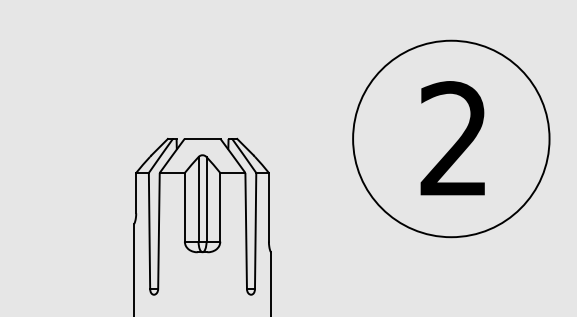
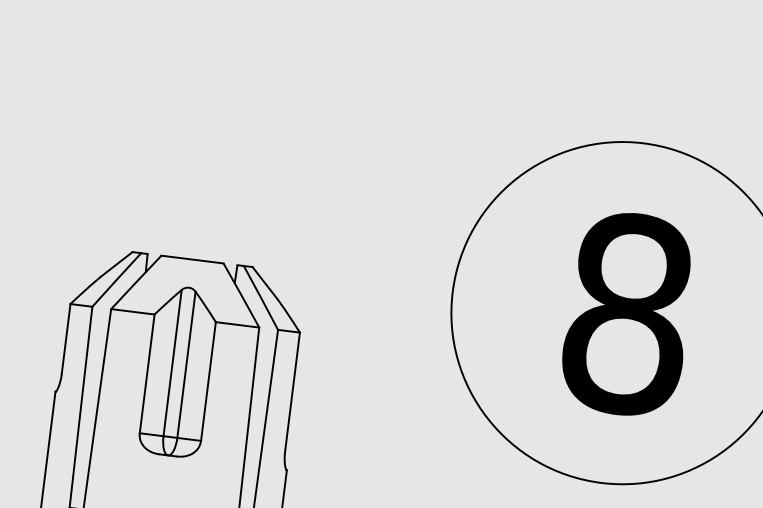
text: (454, 139) -> (627, 314), 2 -> 8

